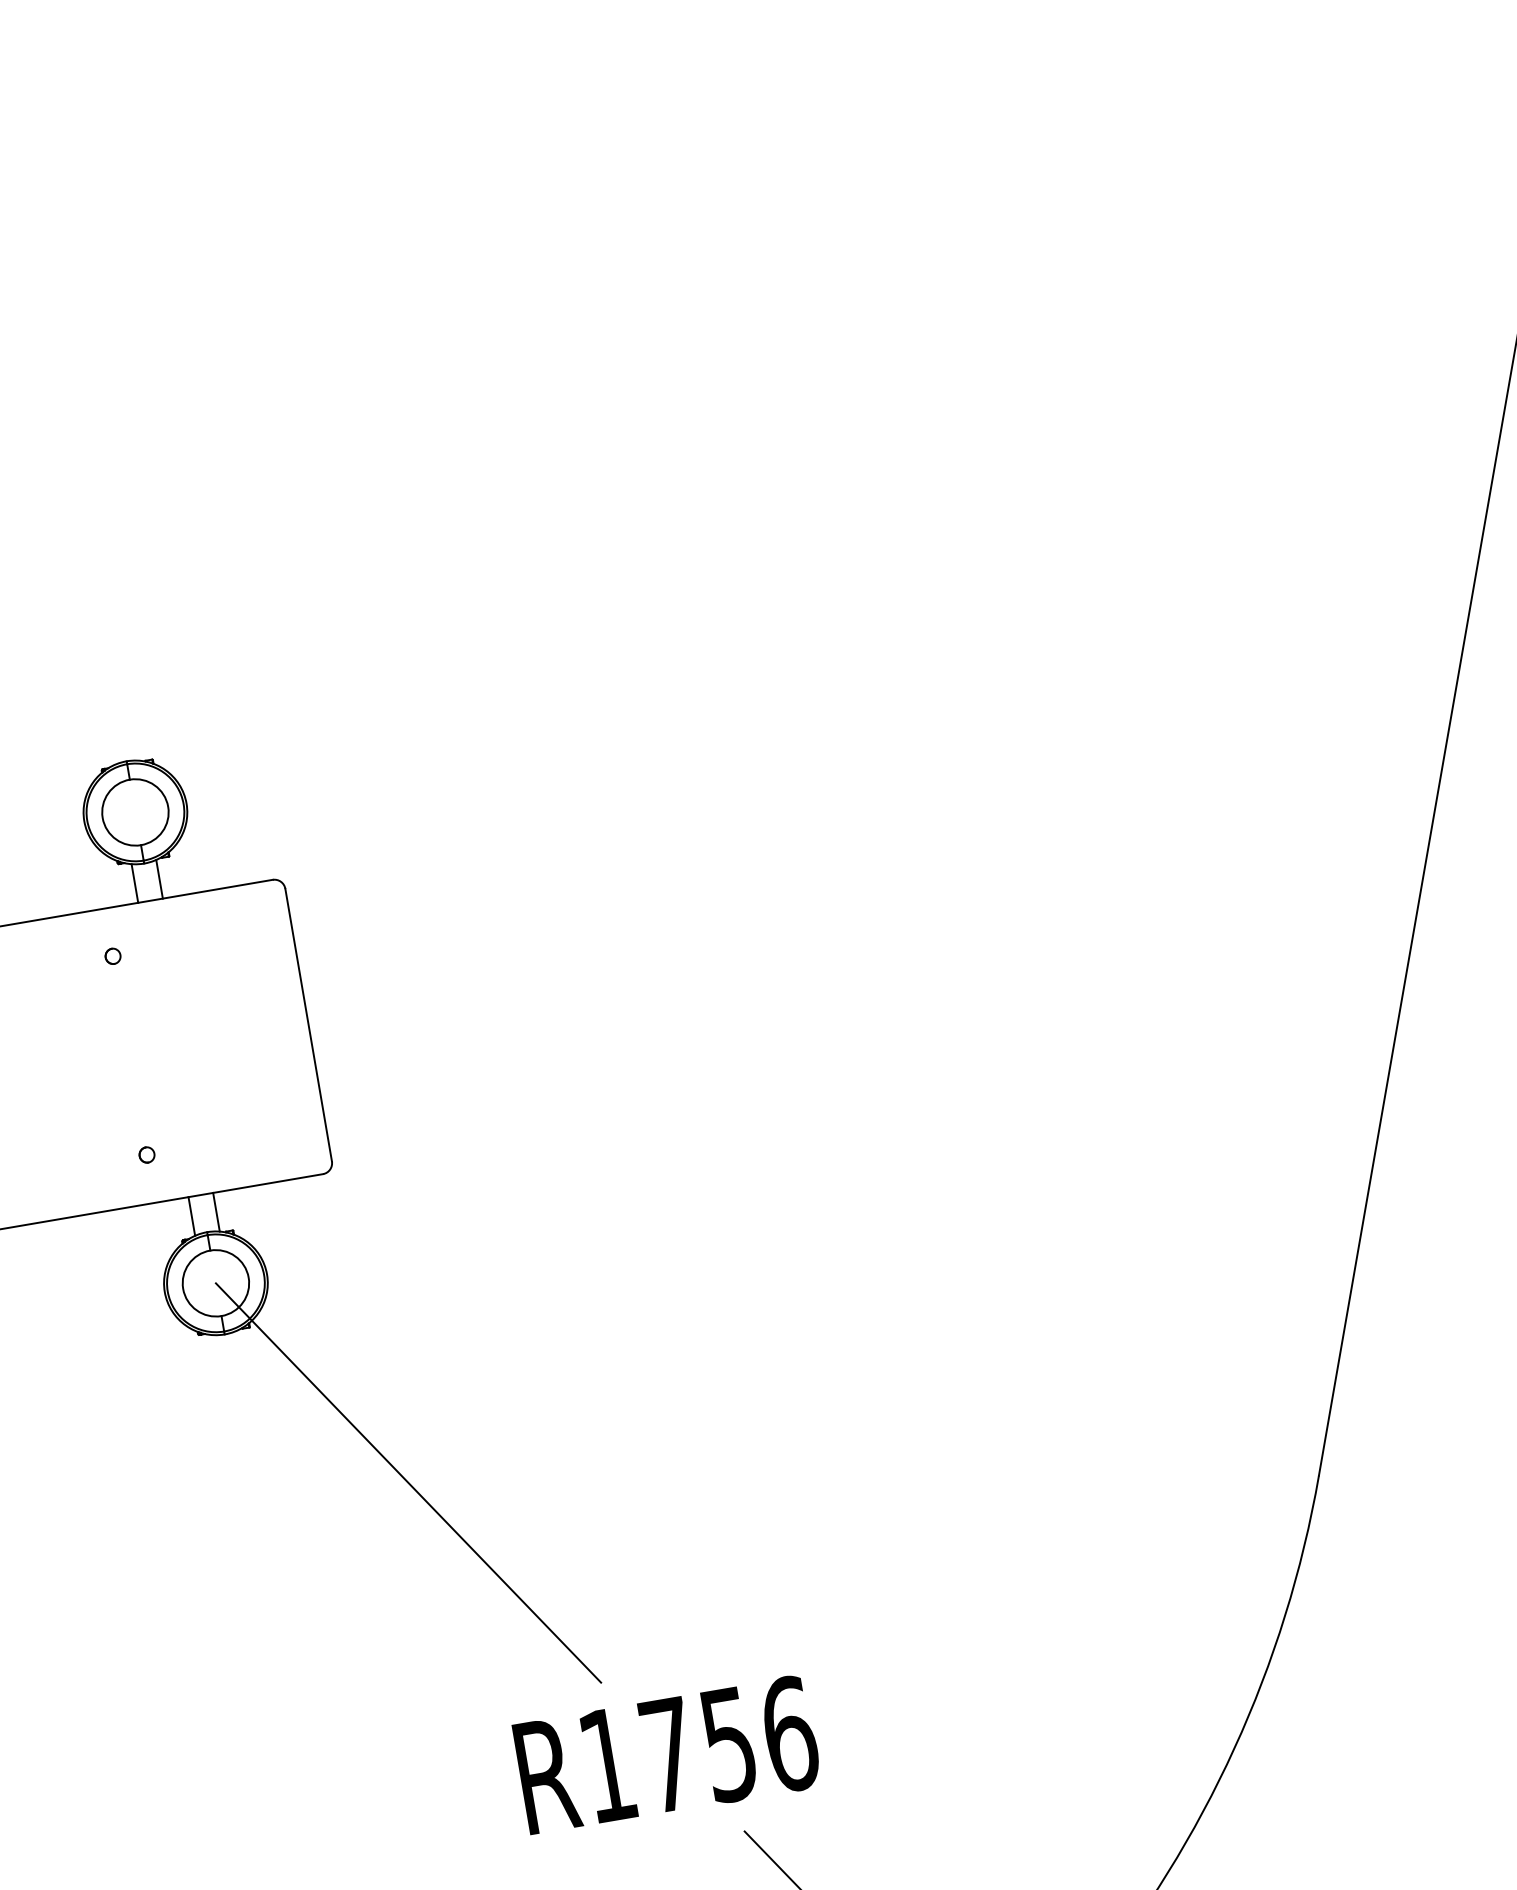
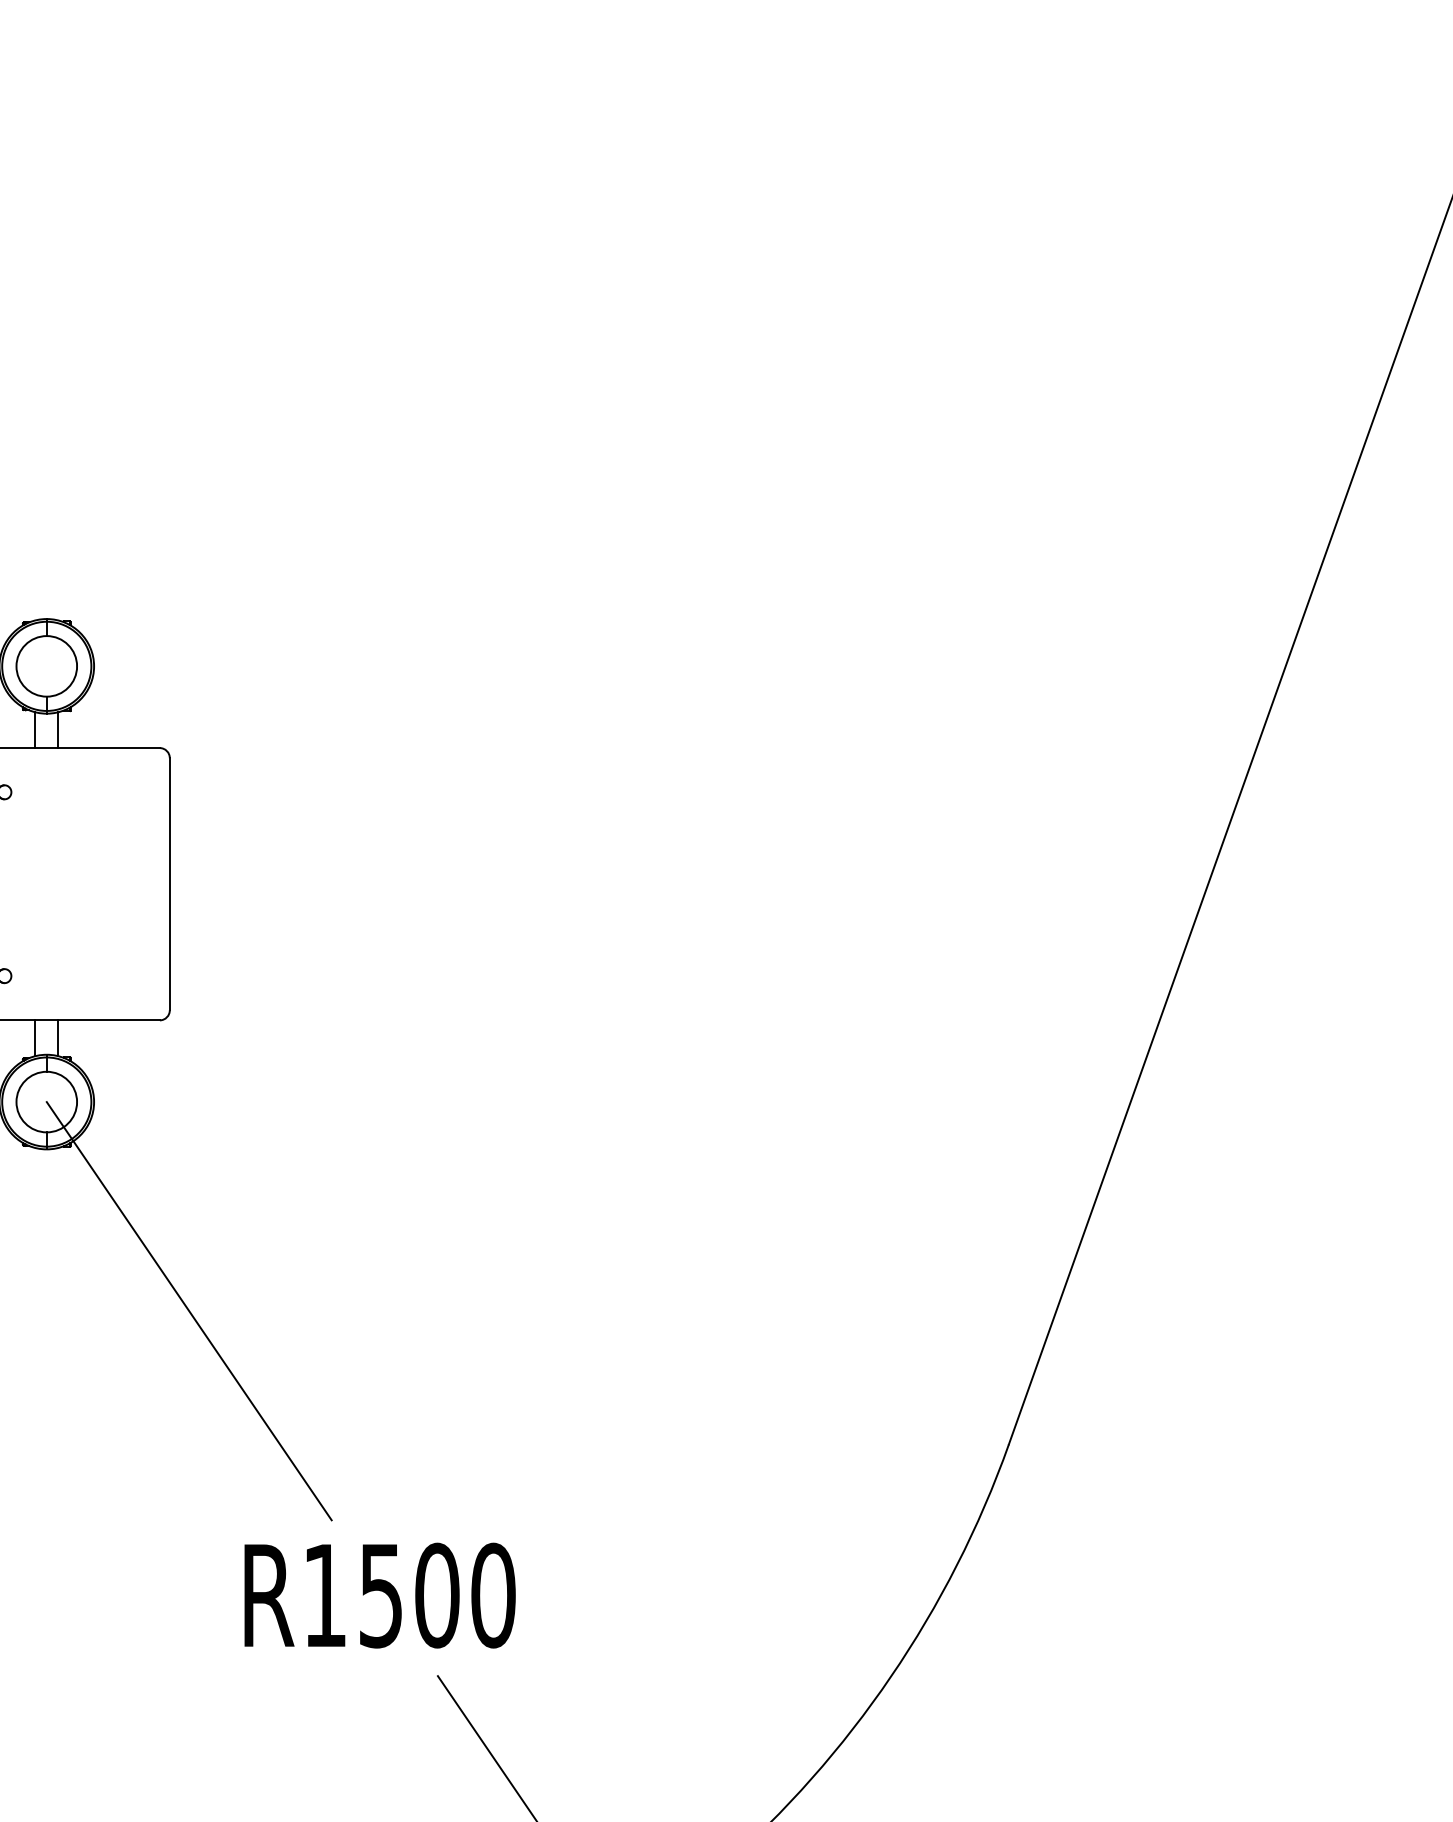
text: (730, 1744) -> (438, 1595), R1756 -> R1500

